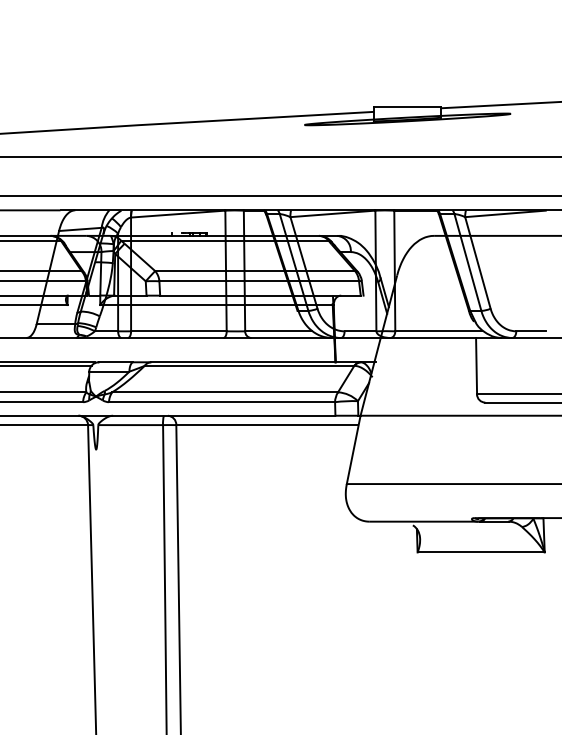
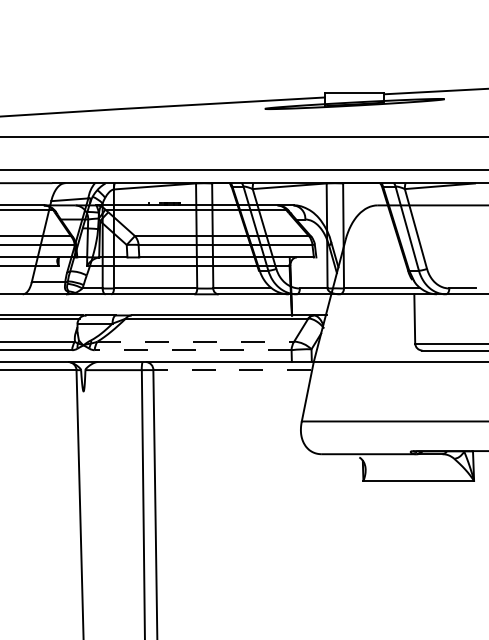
line: (225, 392) -> (196, 341), solid -> dashed
line: (221, 402) -> (192, 350), solid -> dashed
line: (267, 425) -> (232, 370), solid -> dashed

